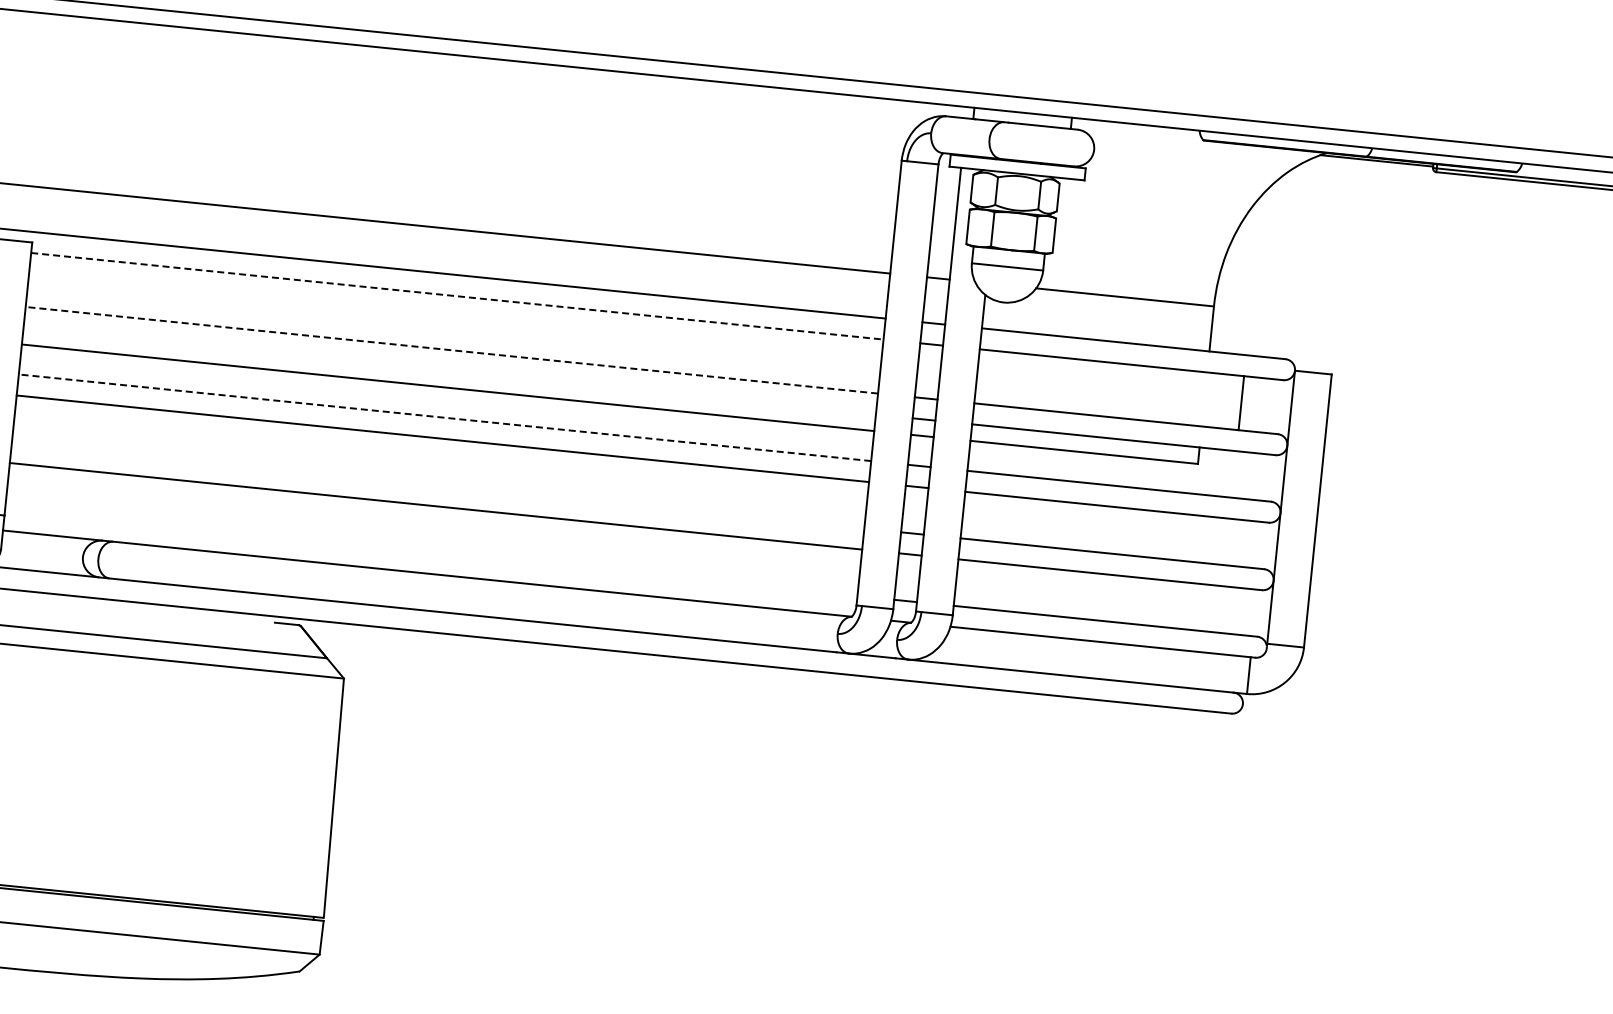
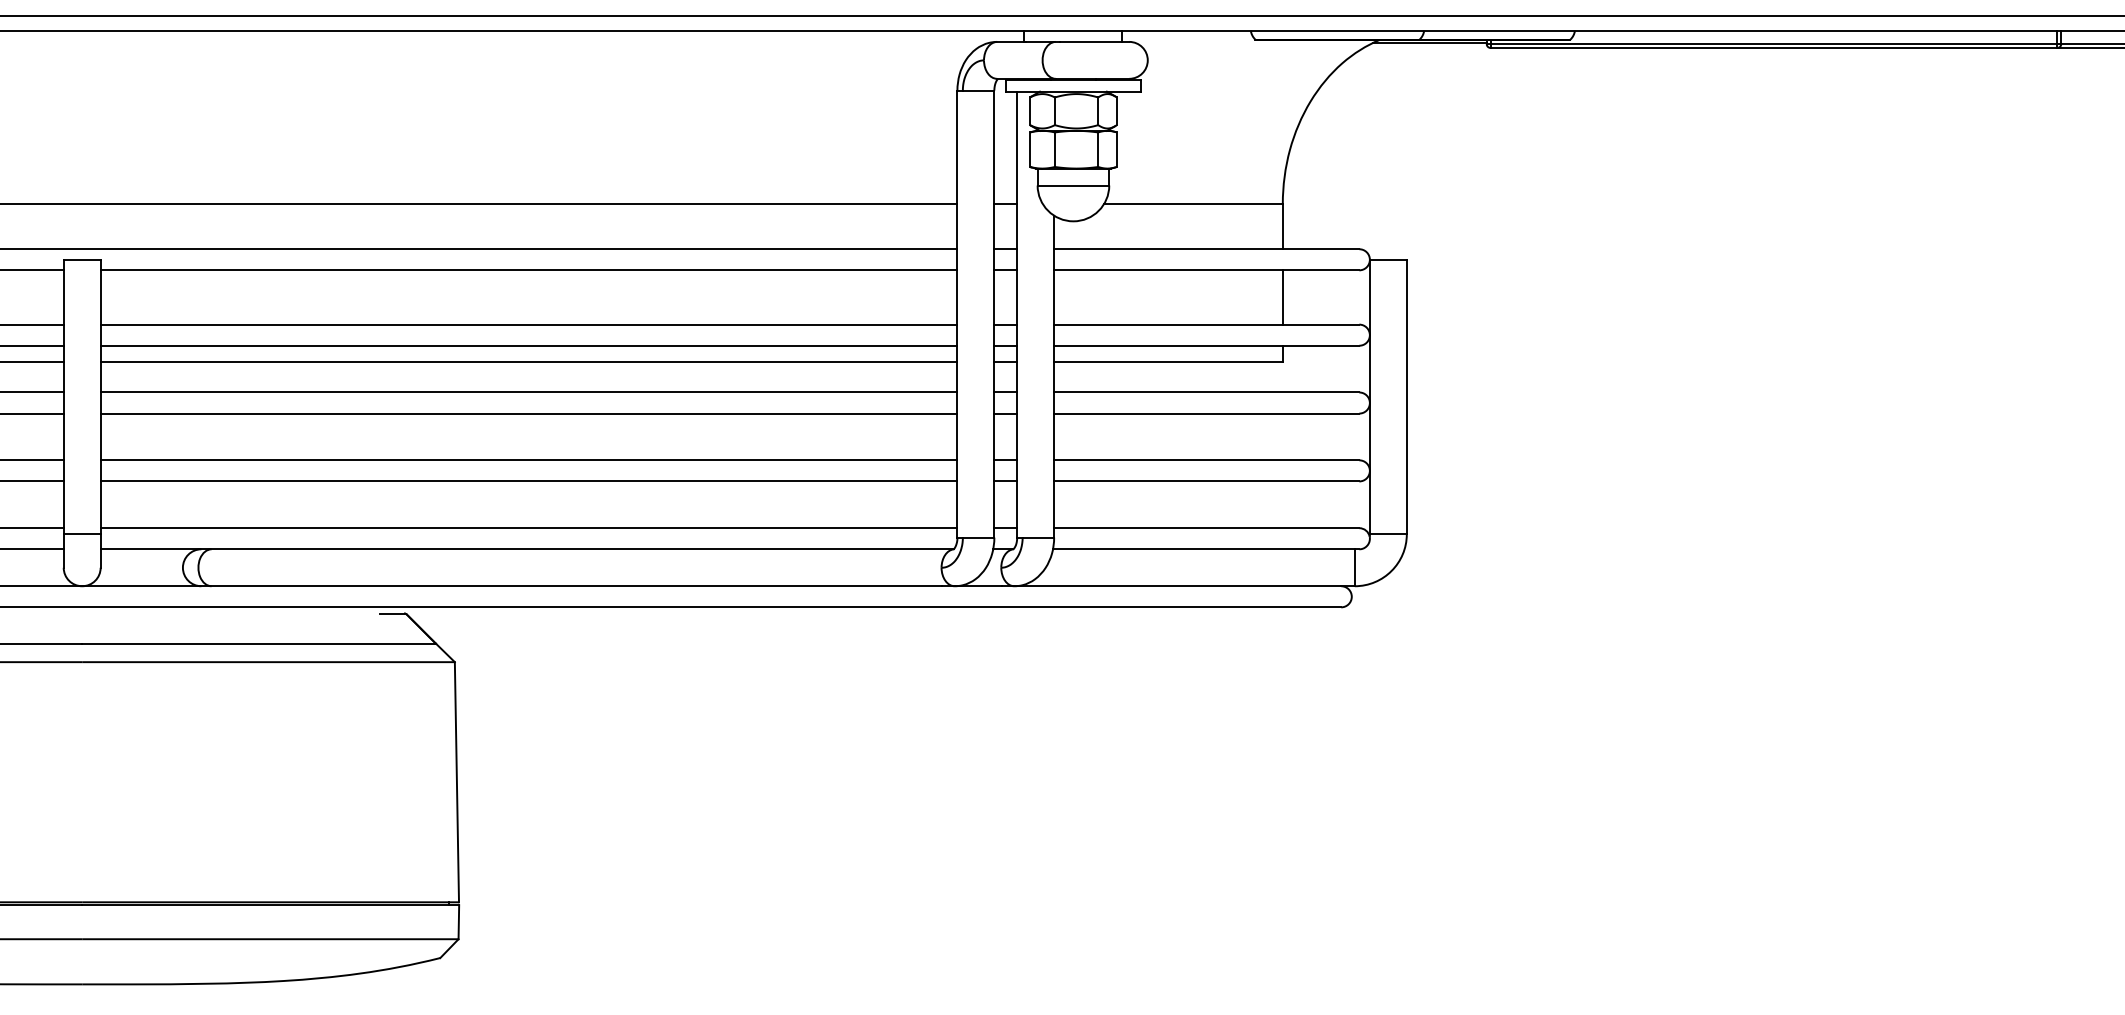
line: (457, 296) -> (529, 270), dashed -> solid
line: (451, 350) -> (528, 324), dashed -> solid
line: (449, 370) -> (528, 345), added
line: (1241, 403) -> (1282, 297), moved
line: (444, 417) -> (528, 392), dashed -> solid
line: (437, 485) -> (528, 460), added
line: (430, 553) -> (528, 528), added

